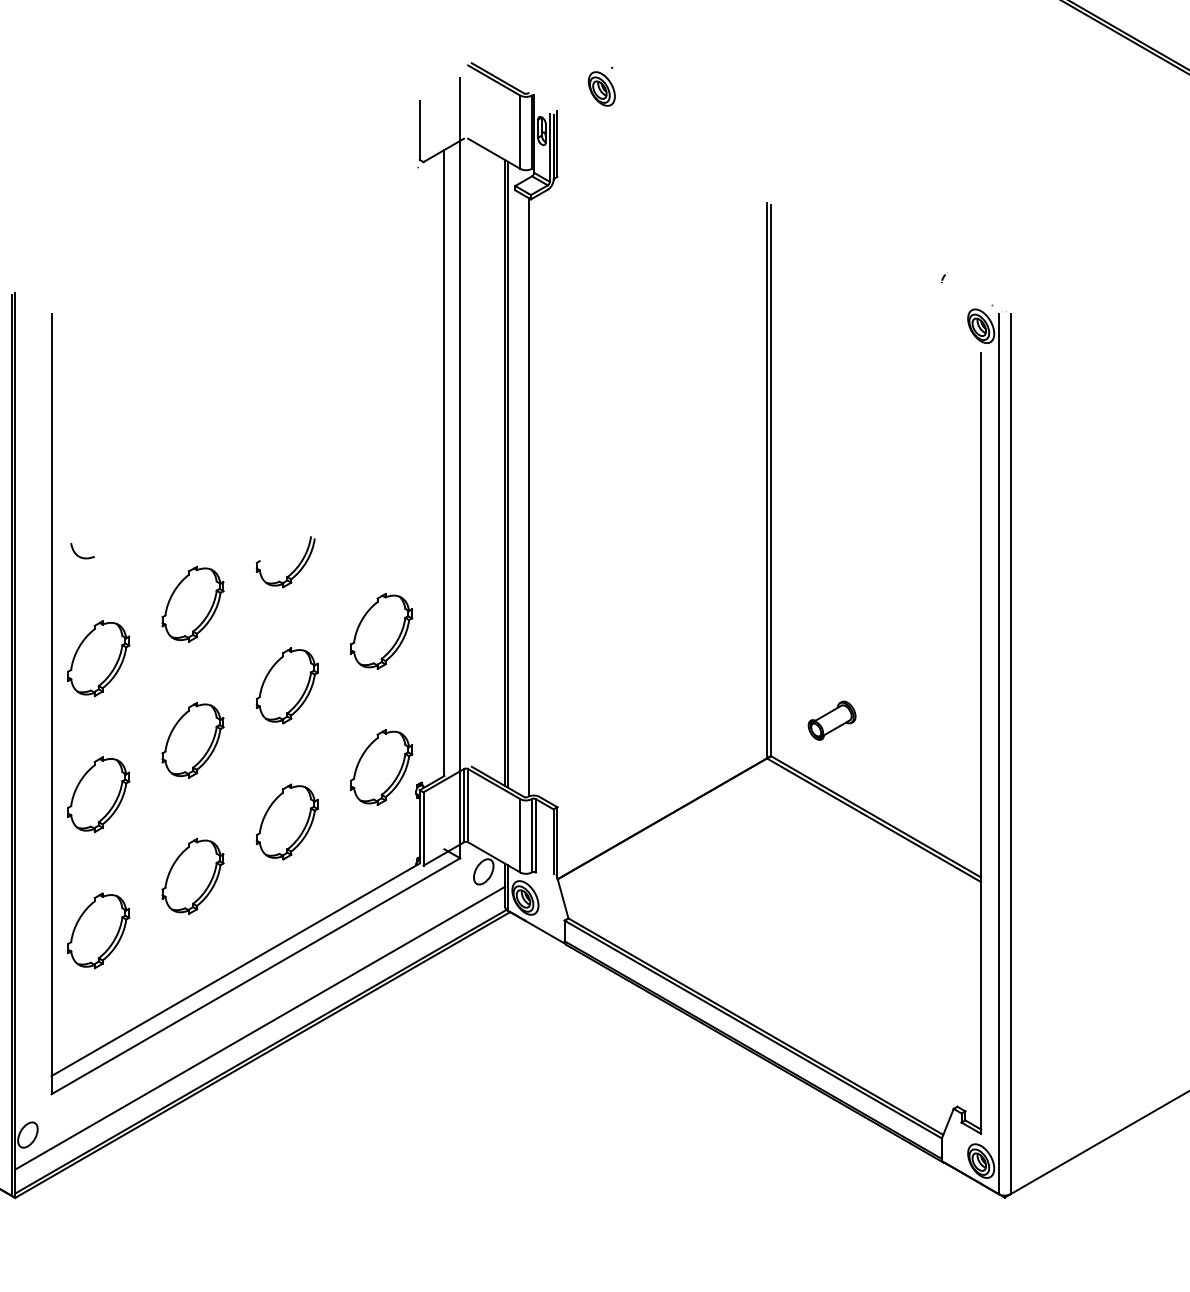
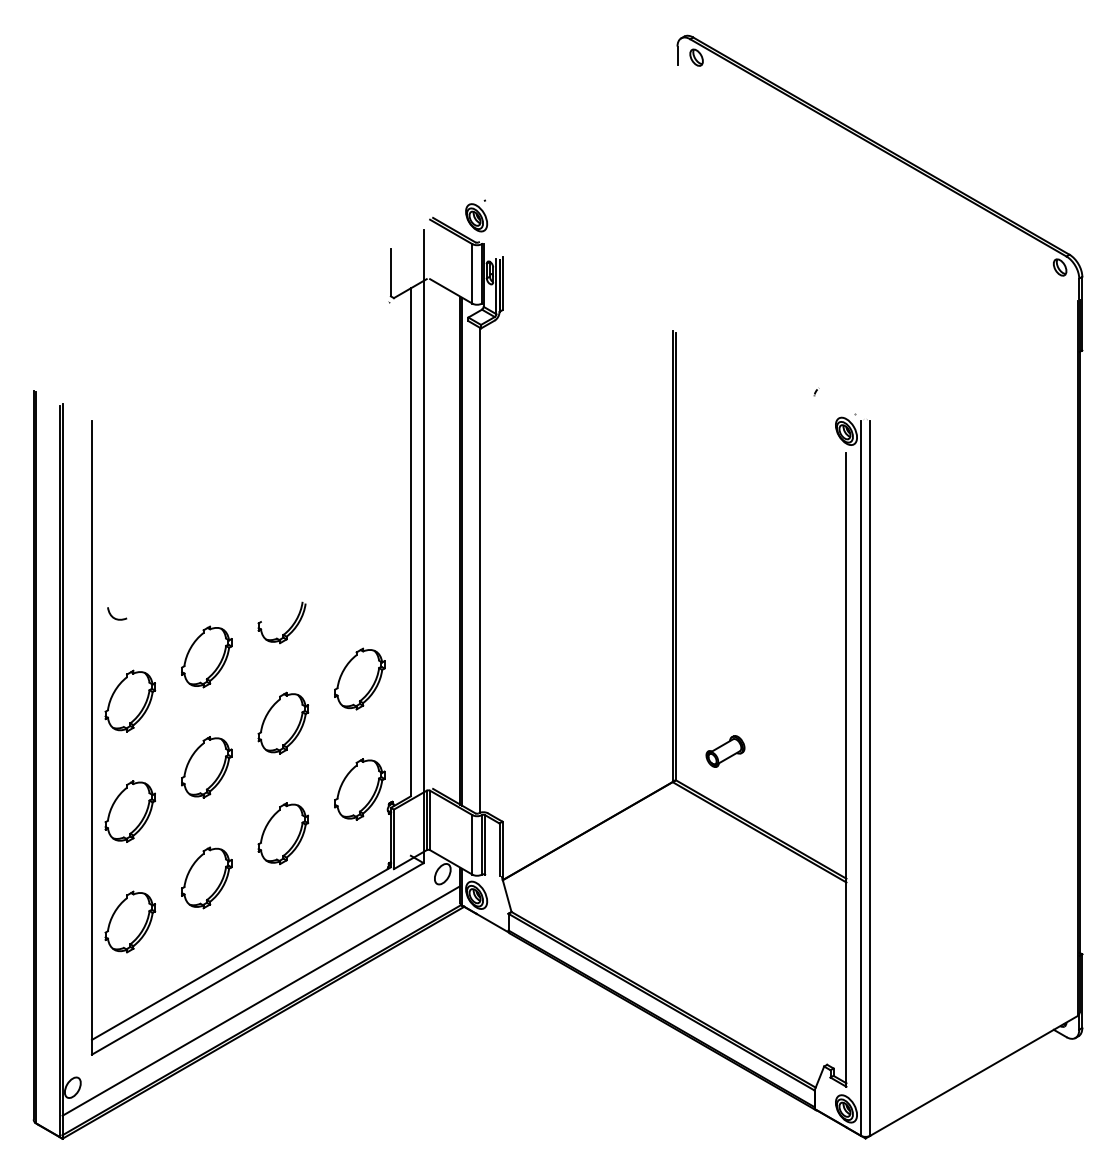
part: (601, 86) -> (476, 215), moved

